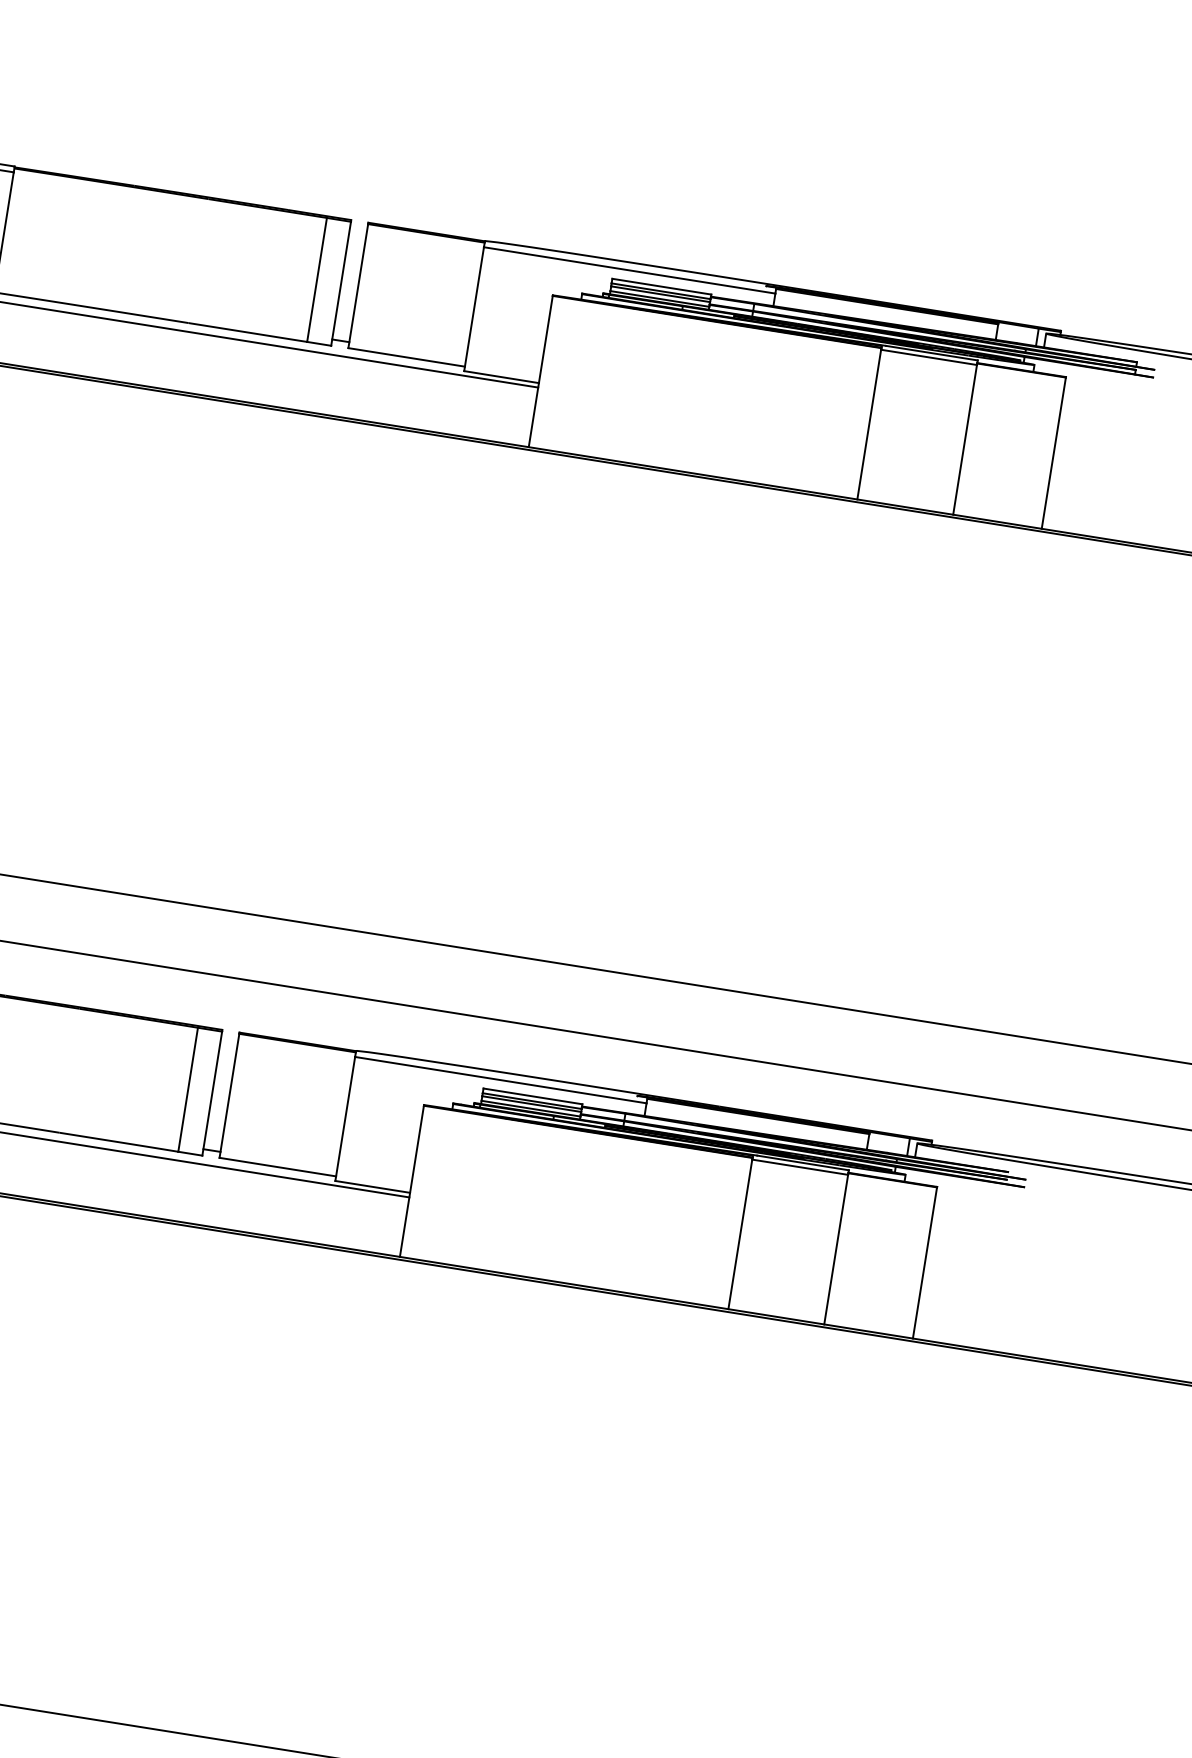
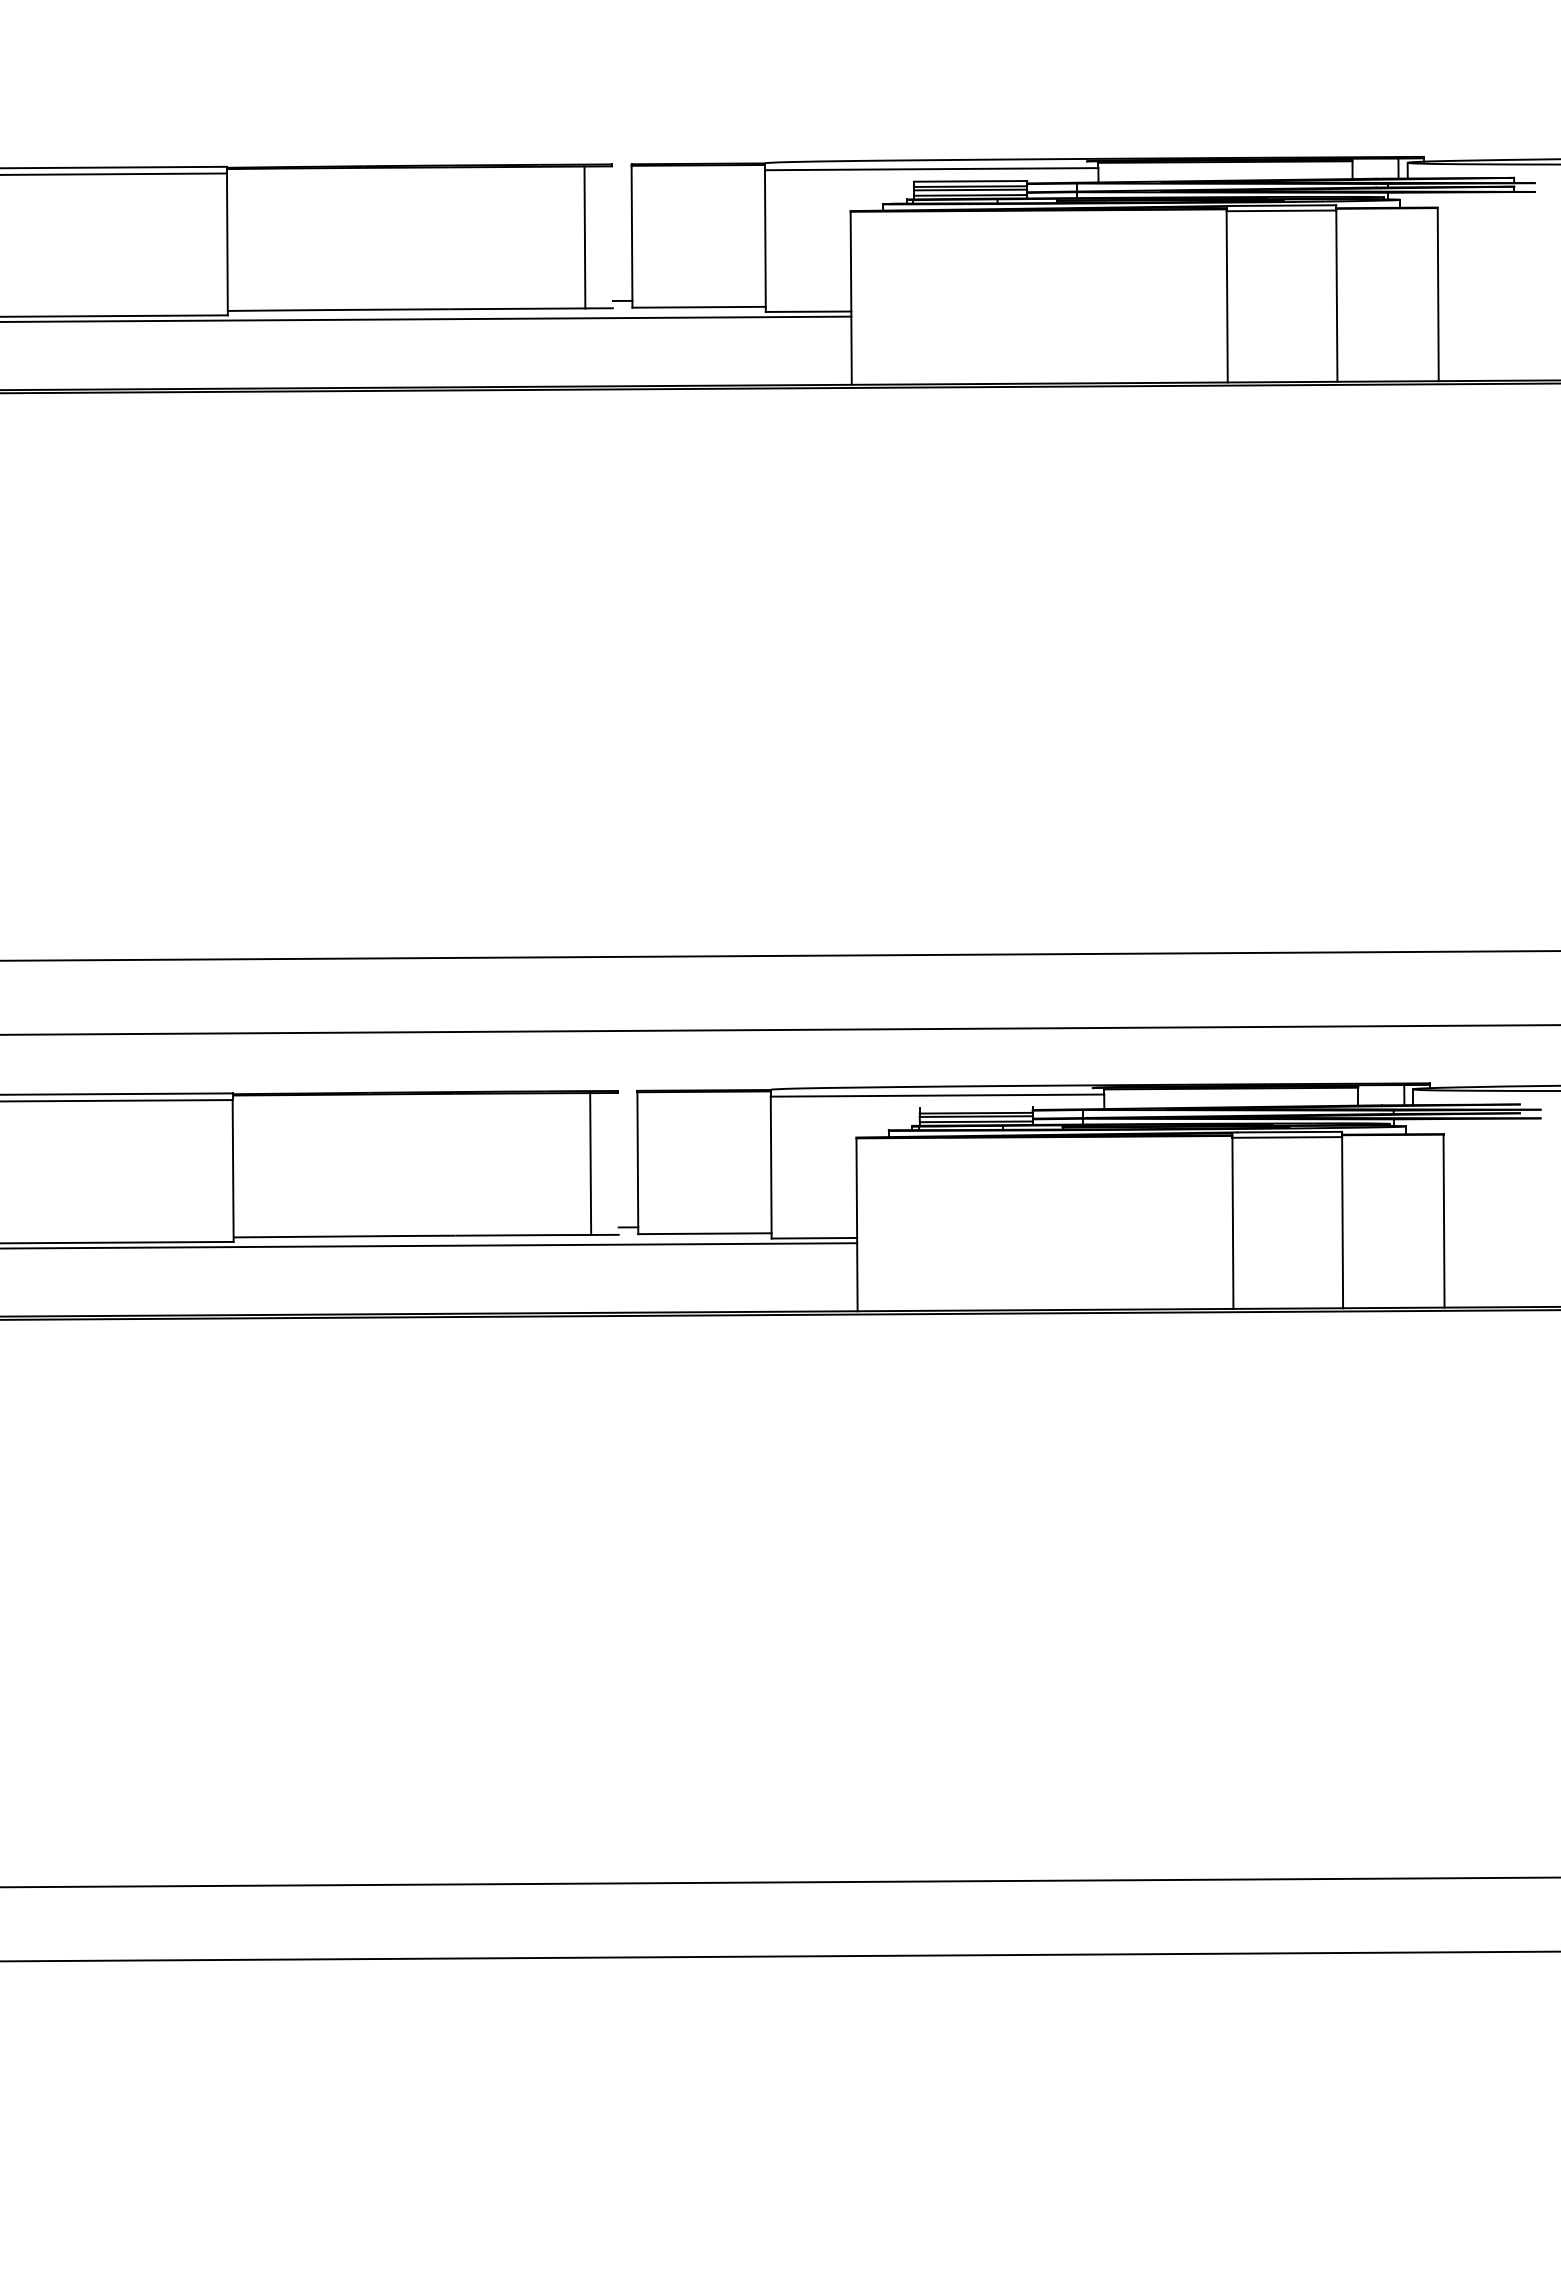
line: (341, 283) -> (612, 237), removed
line: (211, 1093) -> (617, 1163), removed
line: (532, 1096) -> (975, 1107), removed

